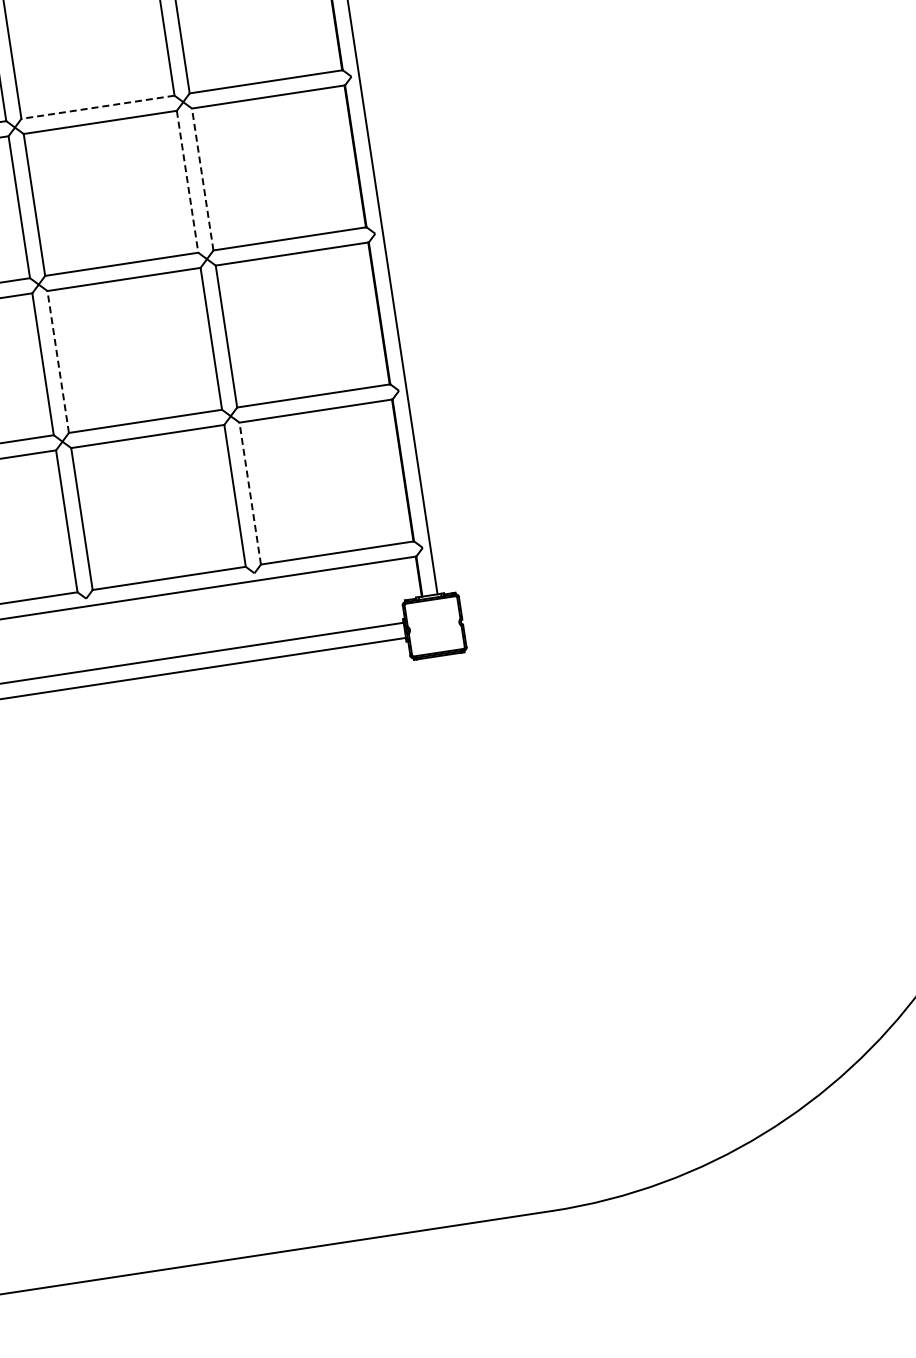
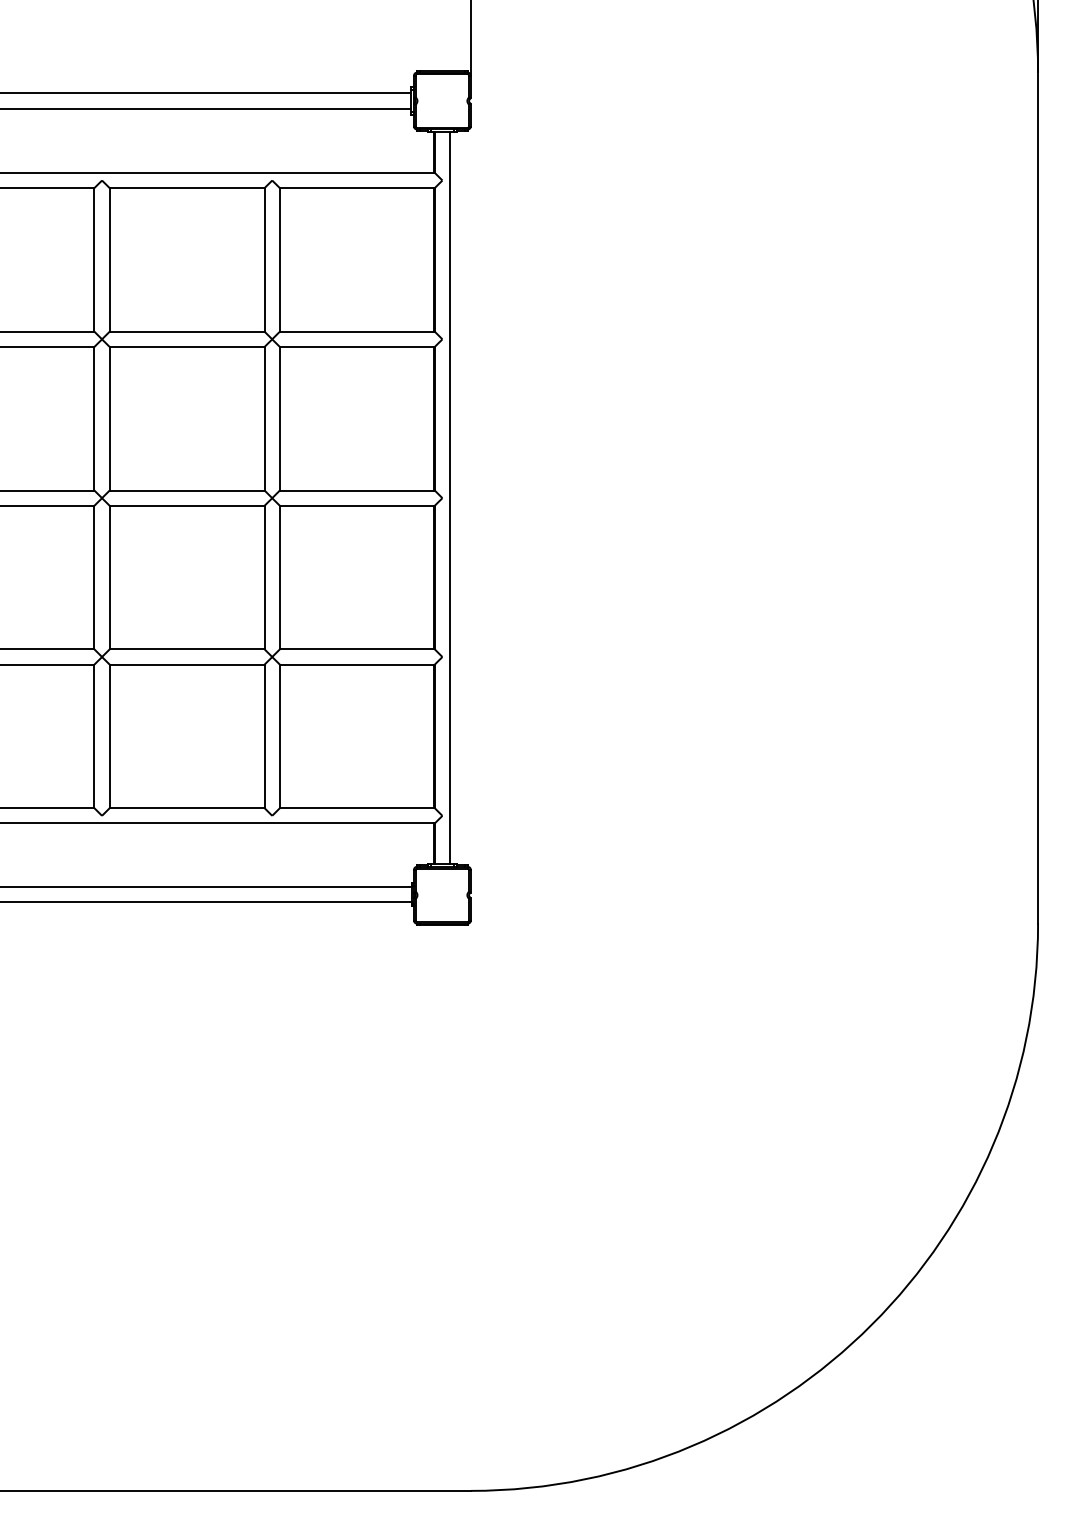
line: (97, 107) -> (186, 331), dashed -> solid
line: (202, 179) -> (279, 418), dashed -> solid
line: (187, 181) -> (264, 418), dashed -> solid
line: (57, 361) -> (109, 577), dashed -> solid
line: (249, 493) -> (279, 736), dashed -> solid

